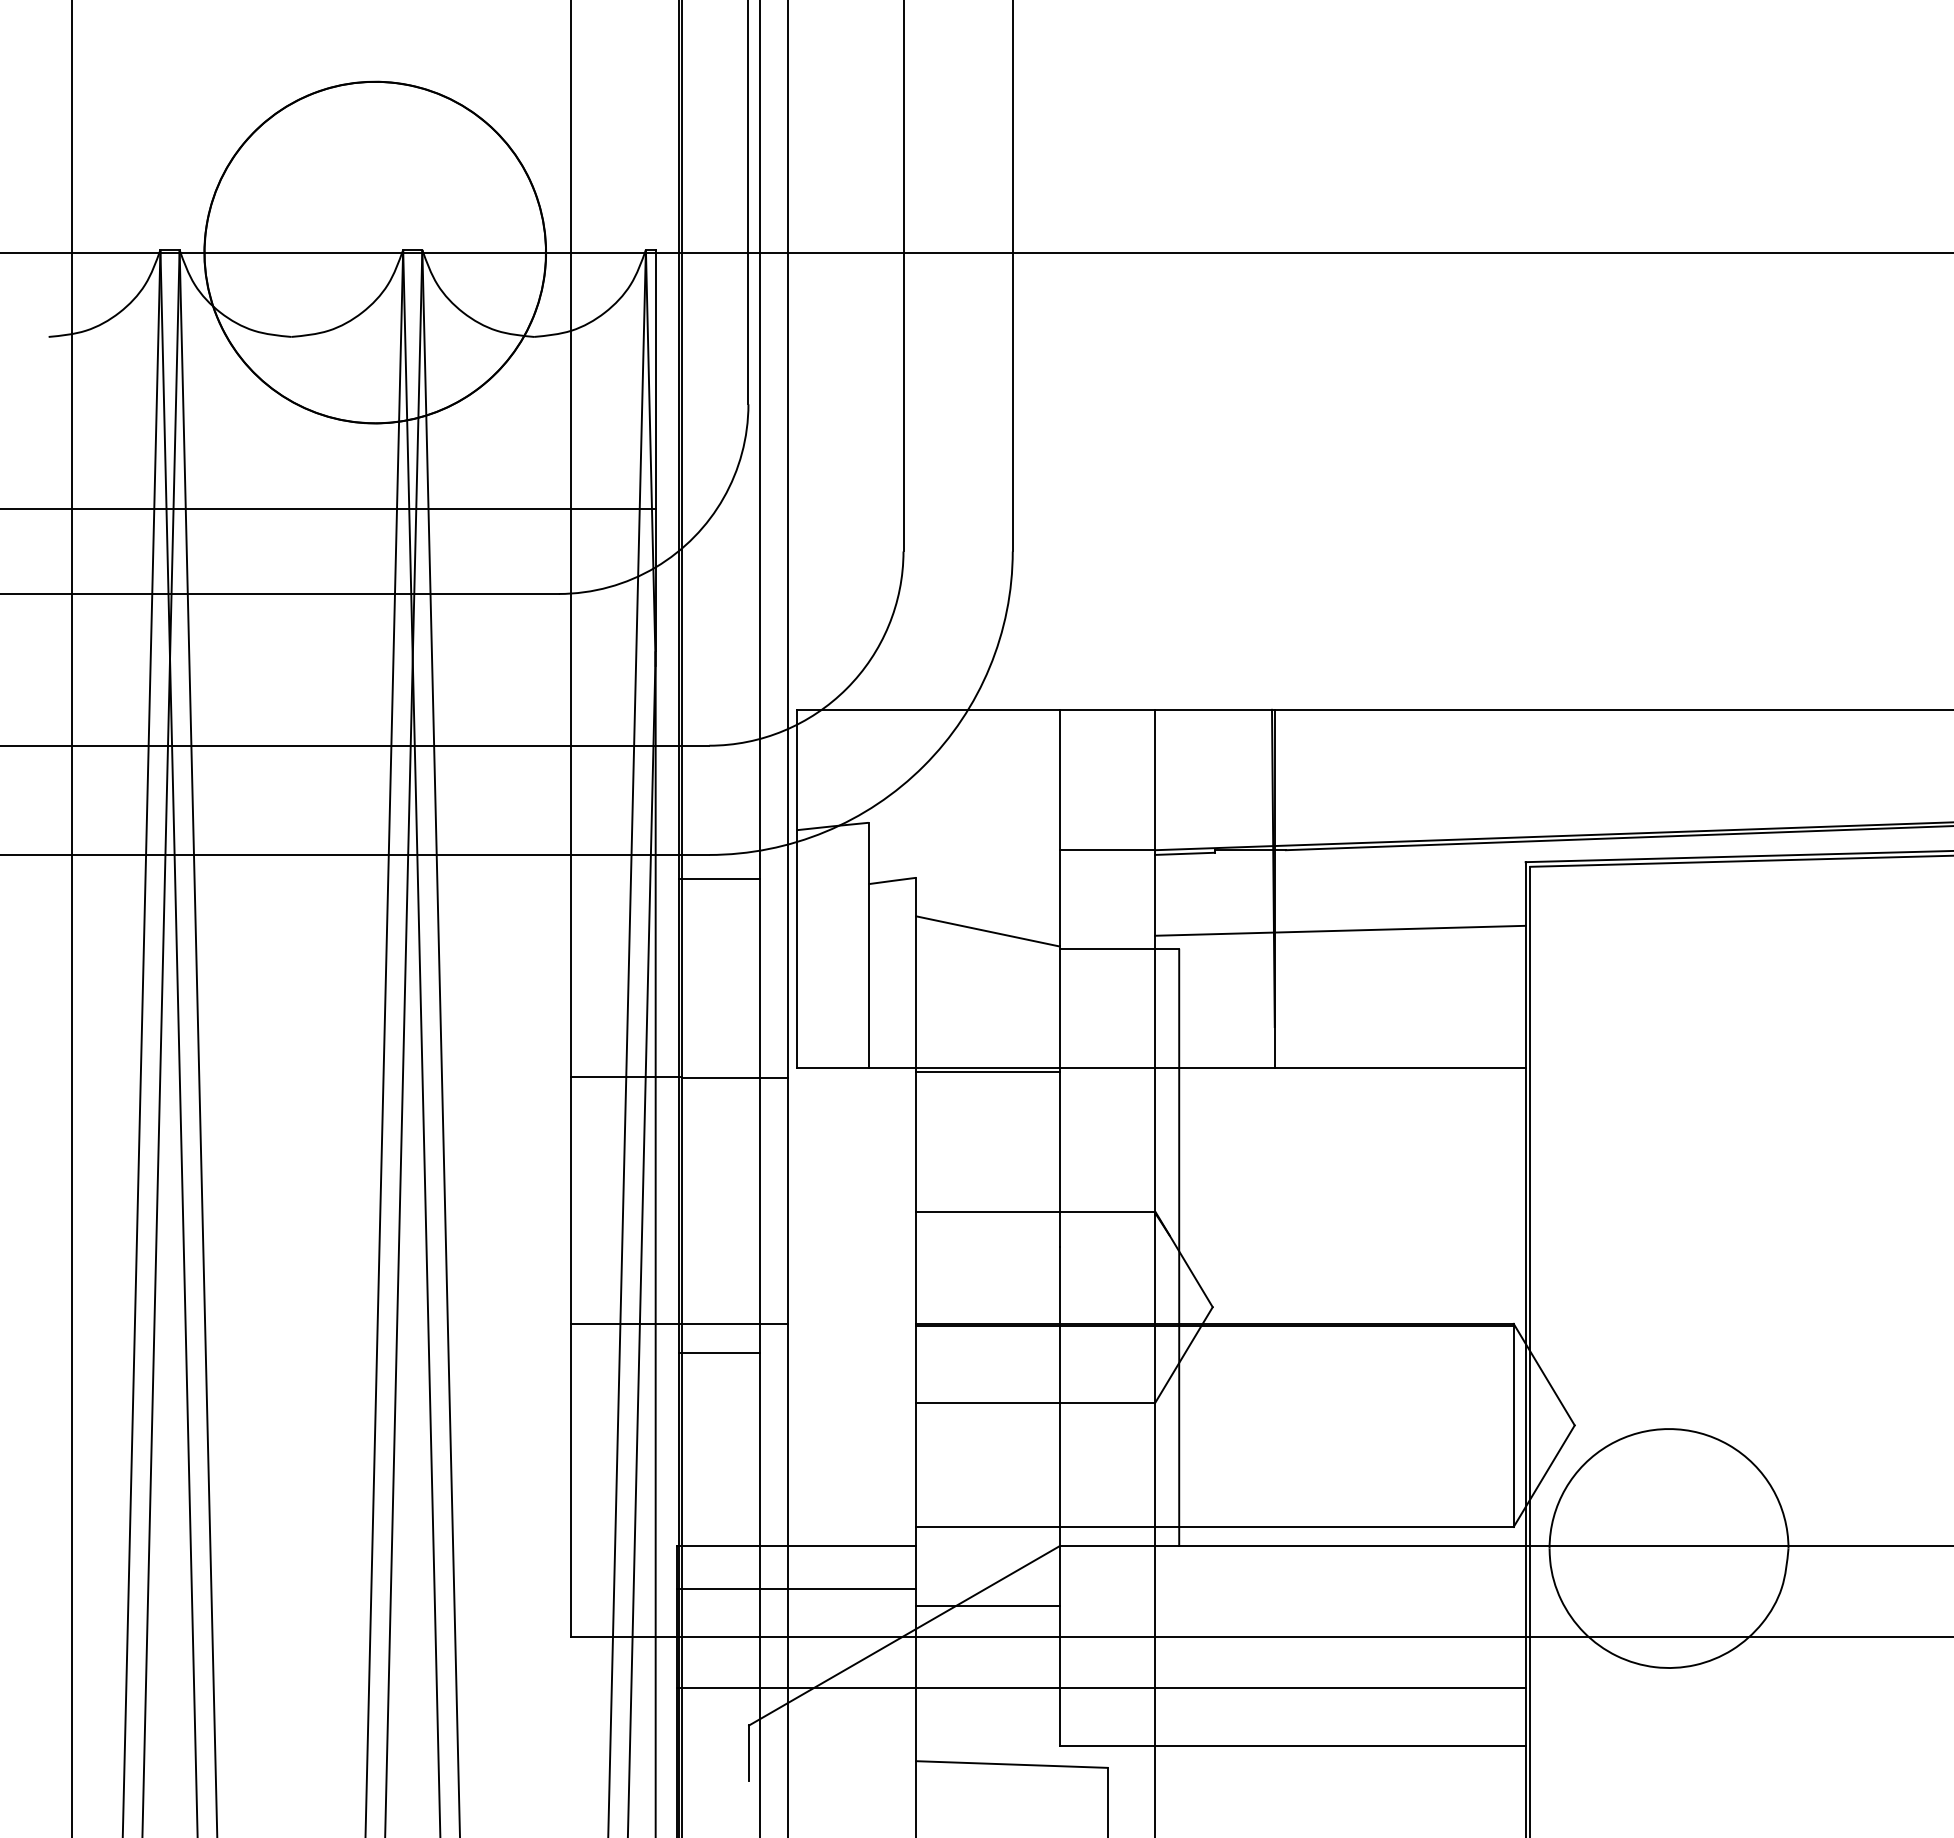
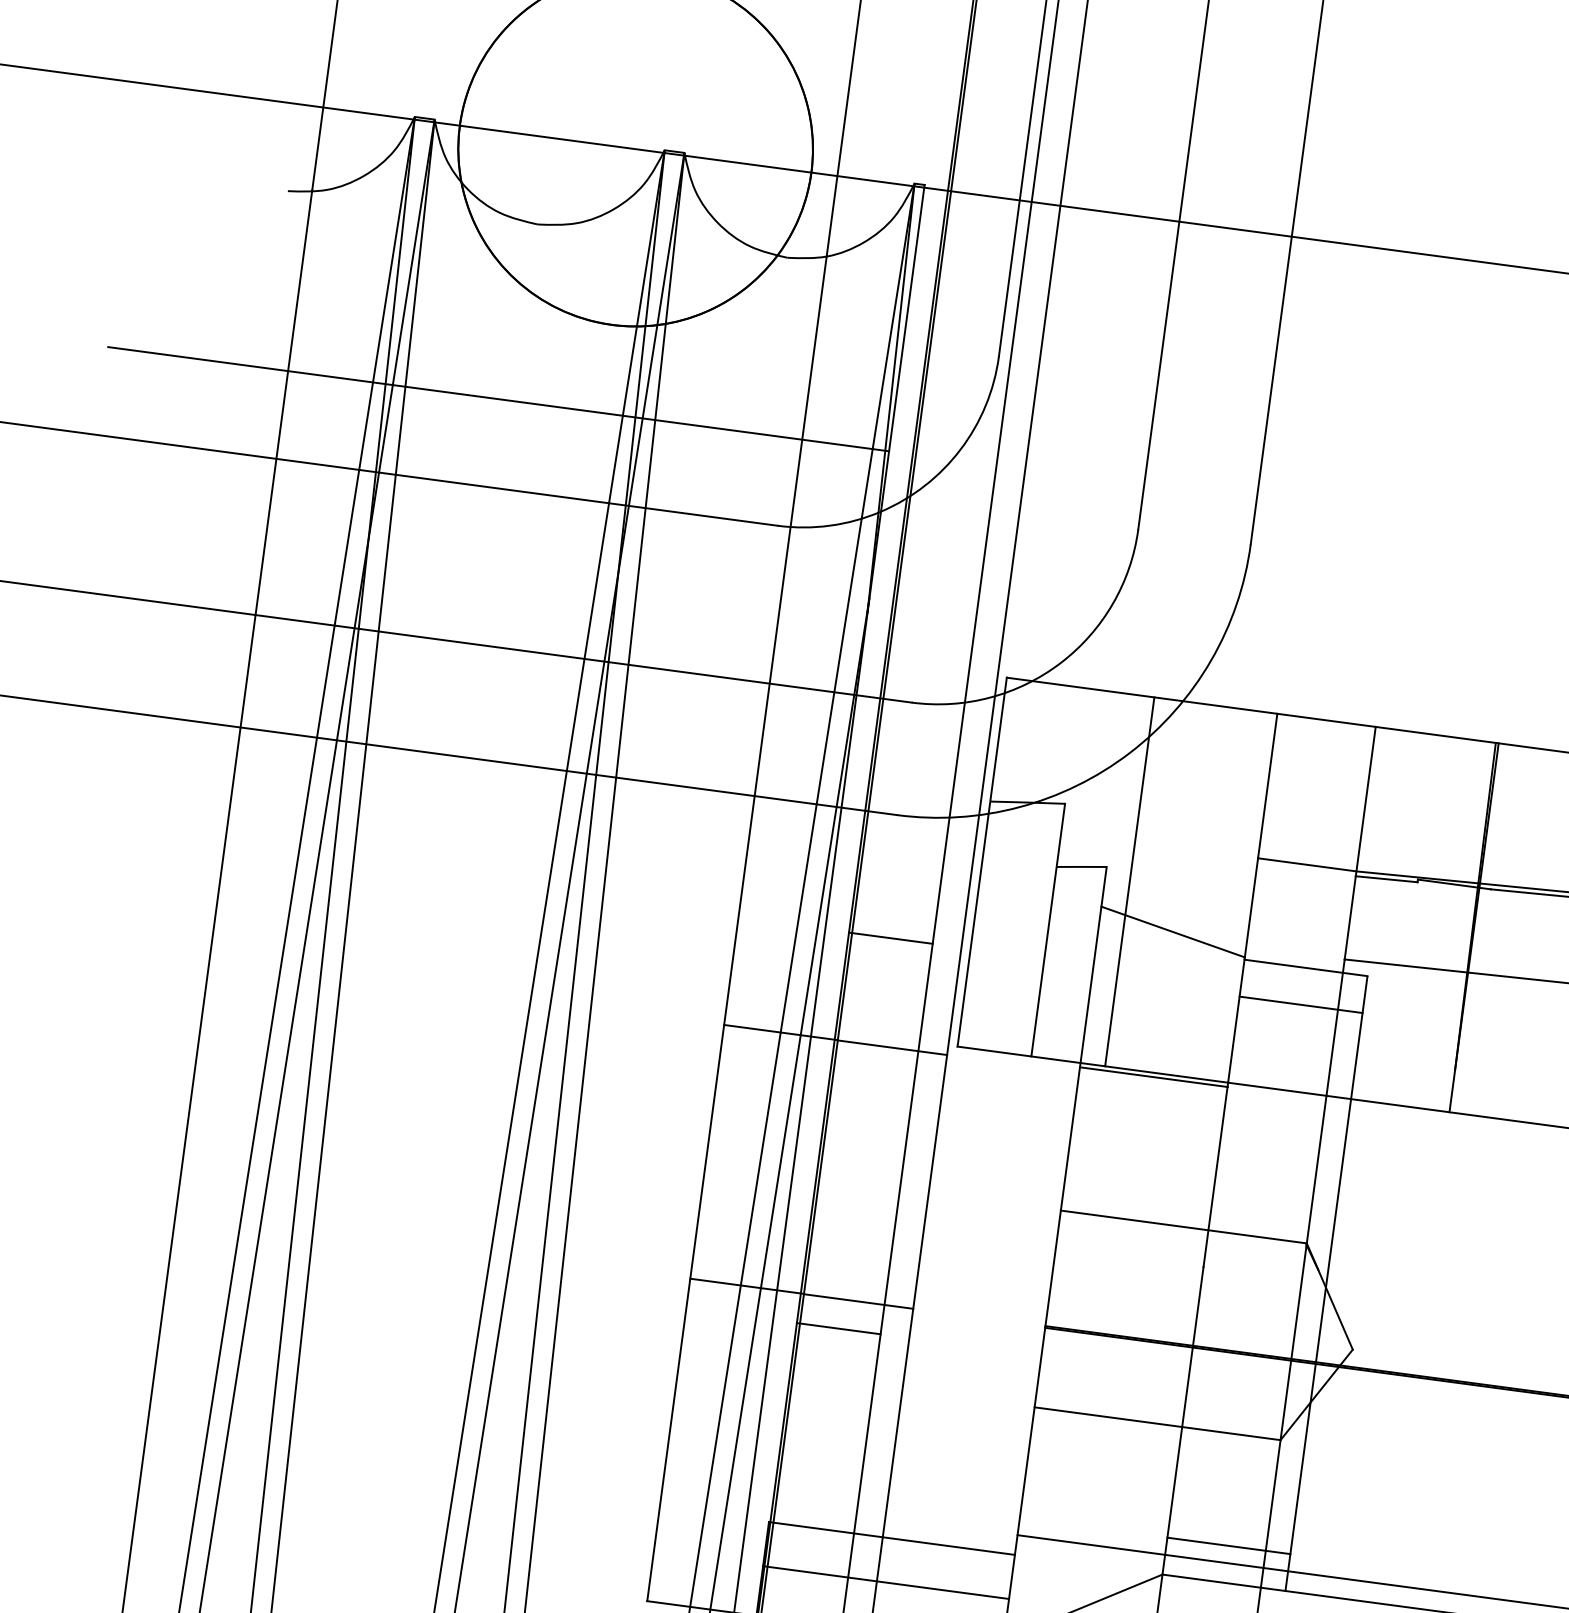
line: (719, 879) -> (890, 938), moved
line: (940, 888) -> (1130, 881), added
line: (1119, 984) -> (1301, 1004), added
line: (1119, 1510) -> (1228, 1546), added

